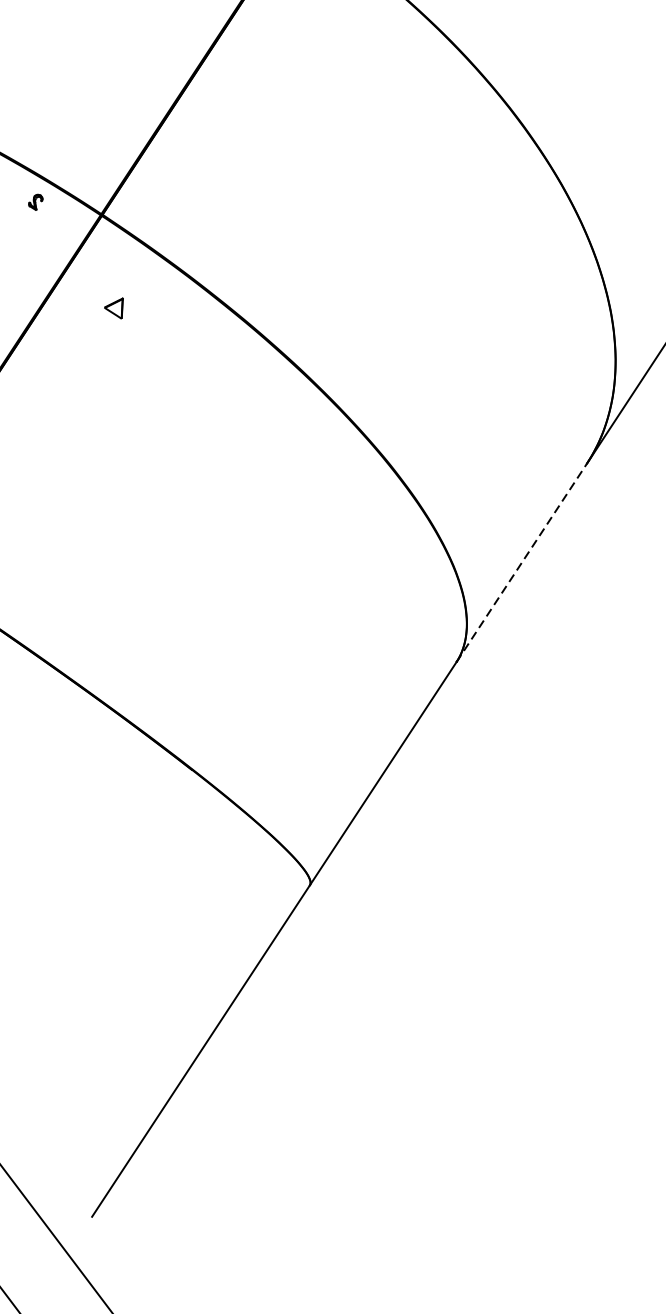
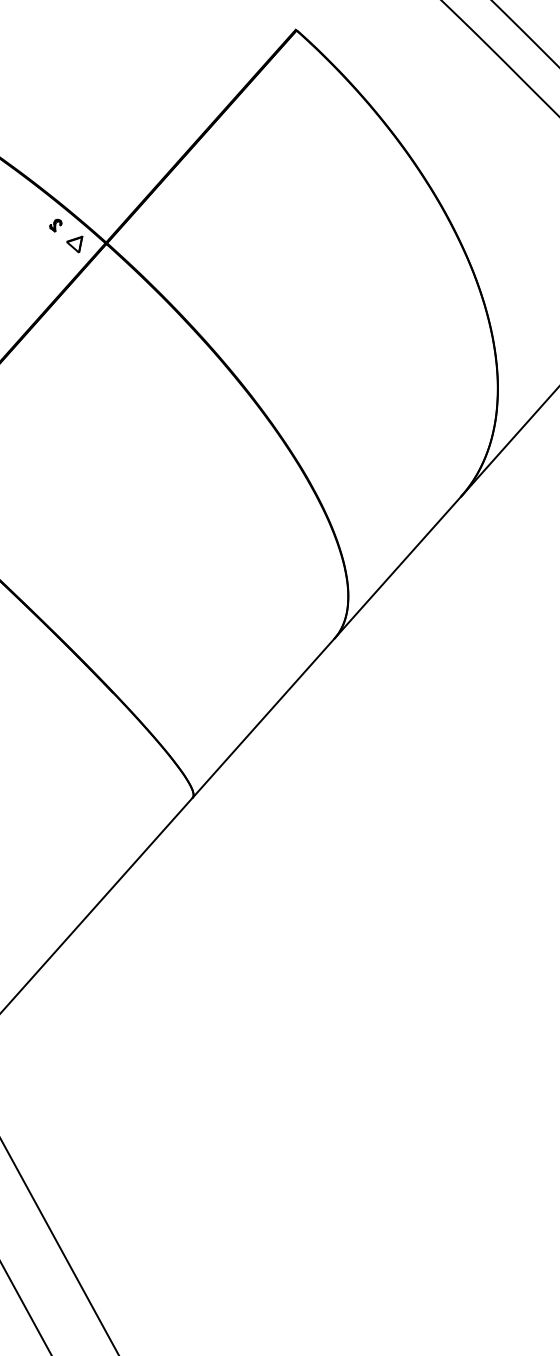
part: (114, 309) -> (74, 244), moved
line: (522, 562) -> (398, 567), dashed -> solid

